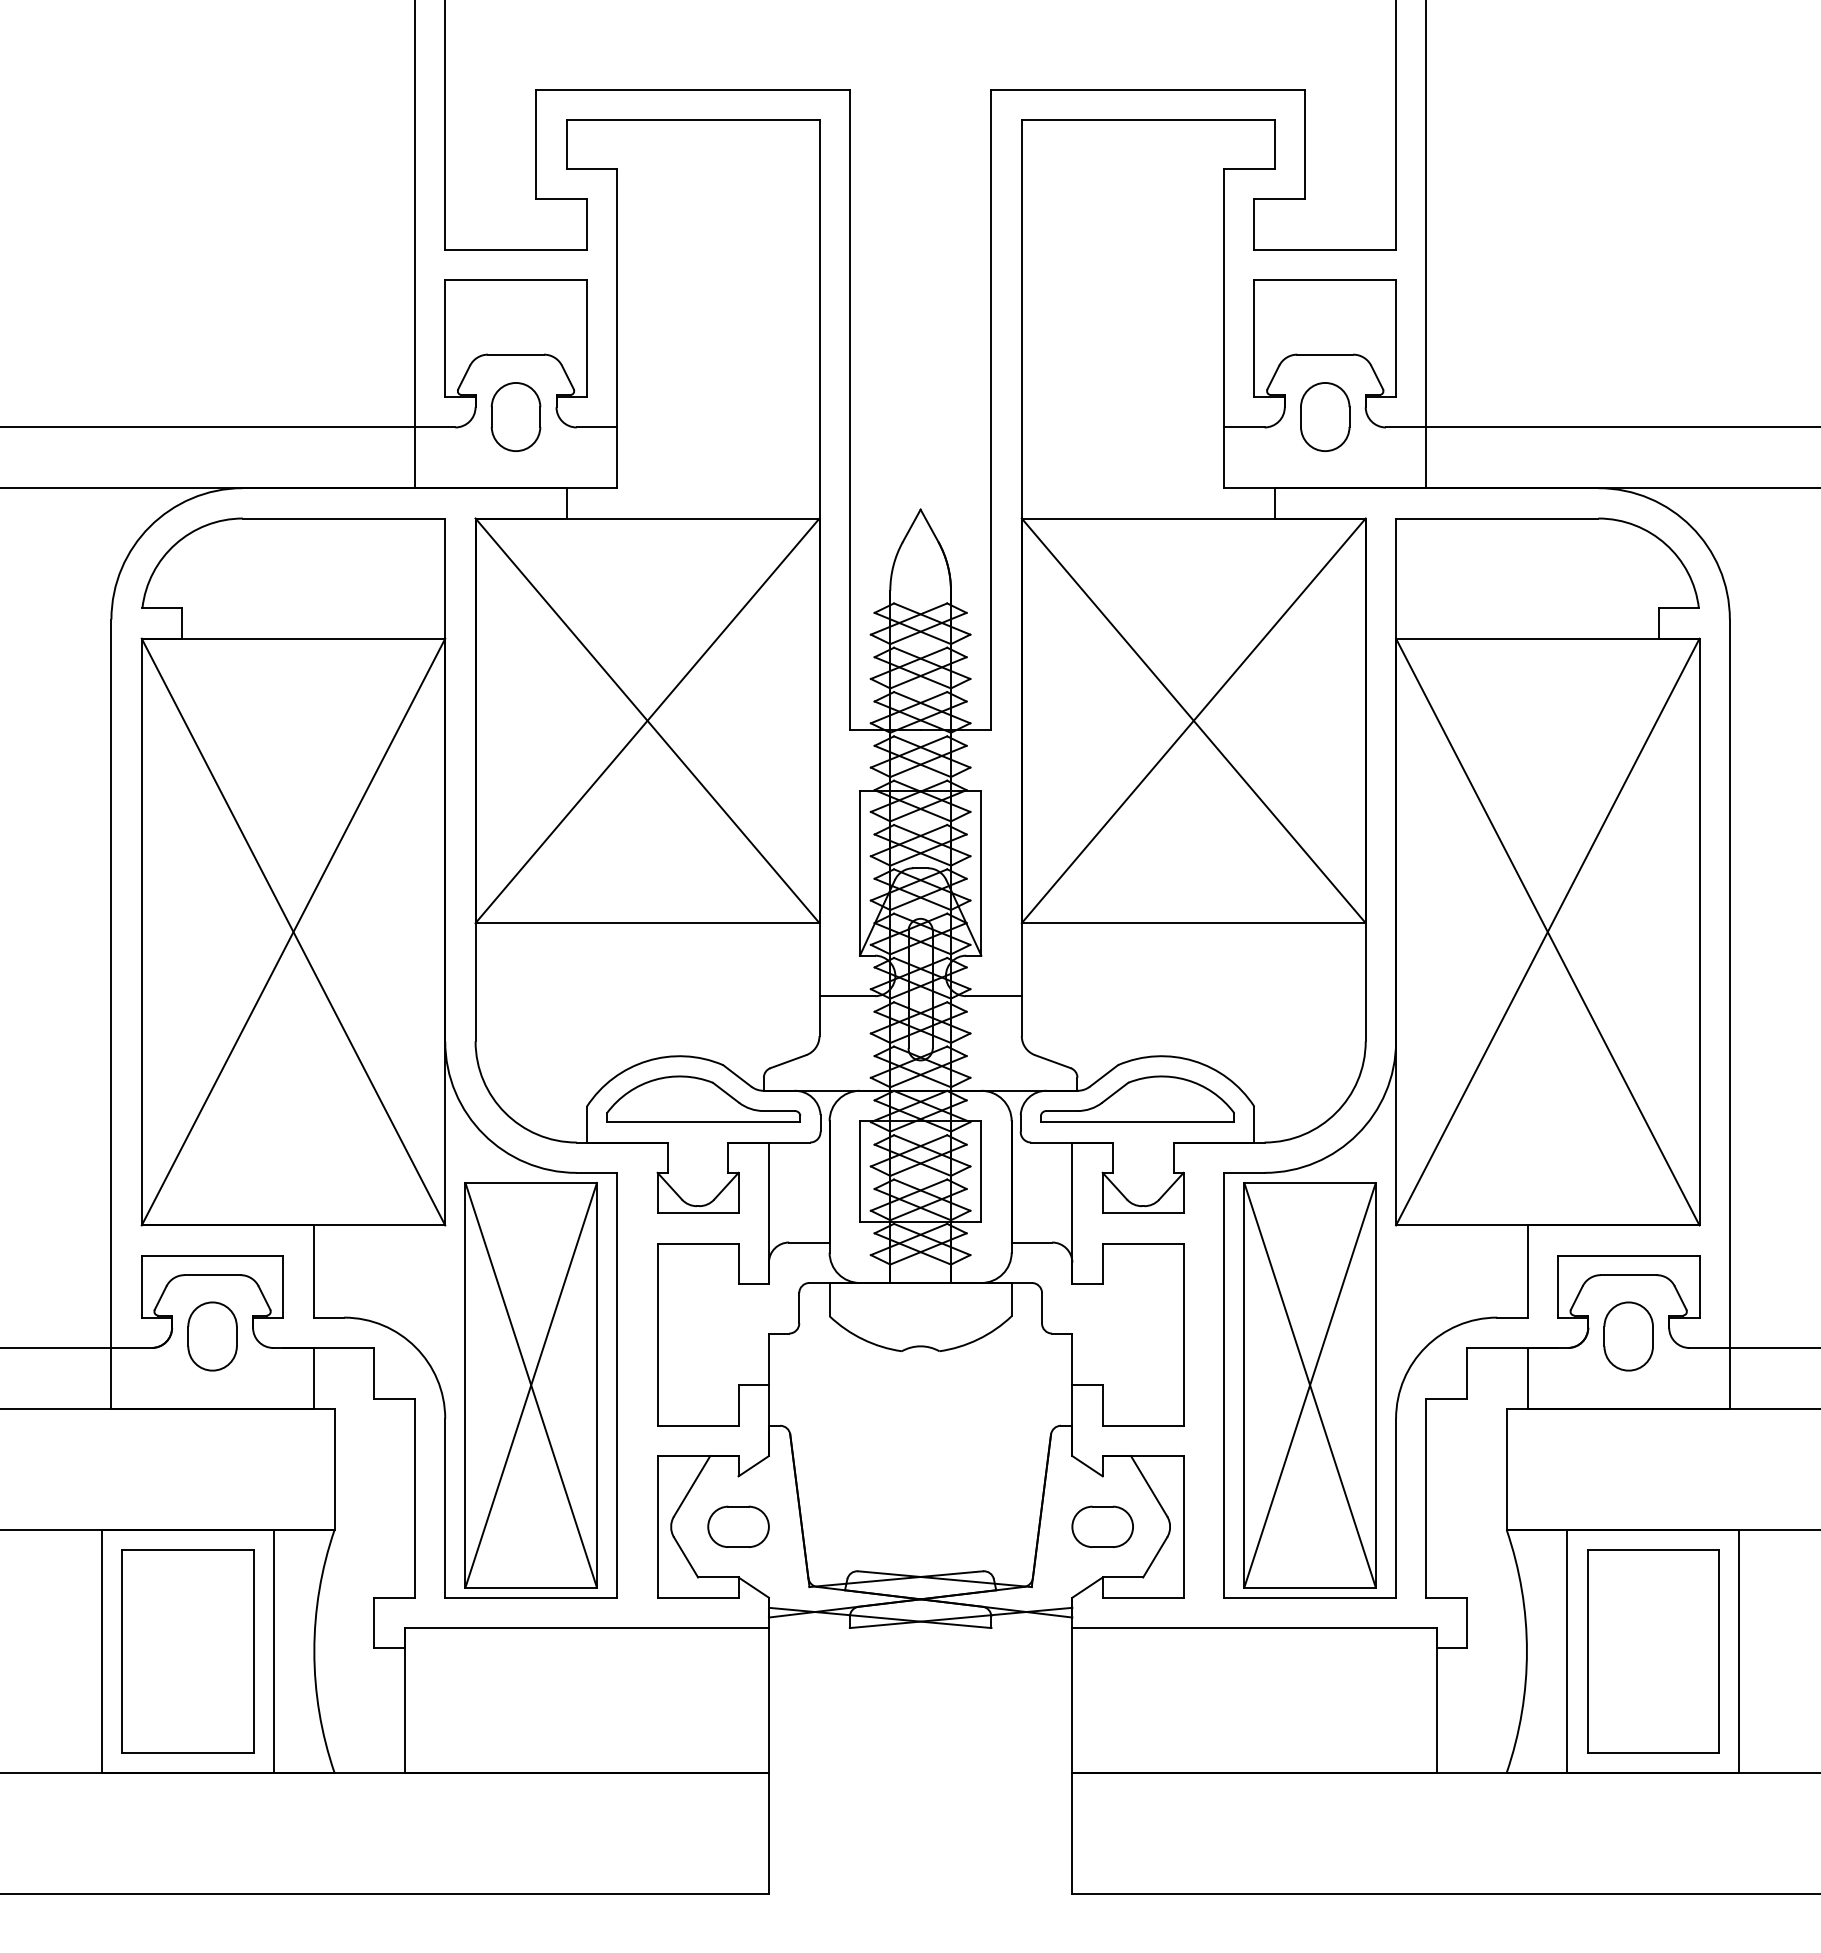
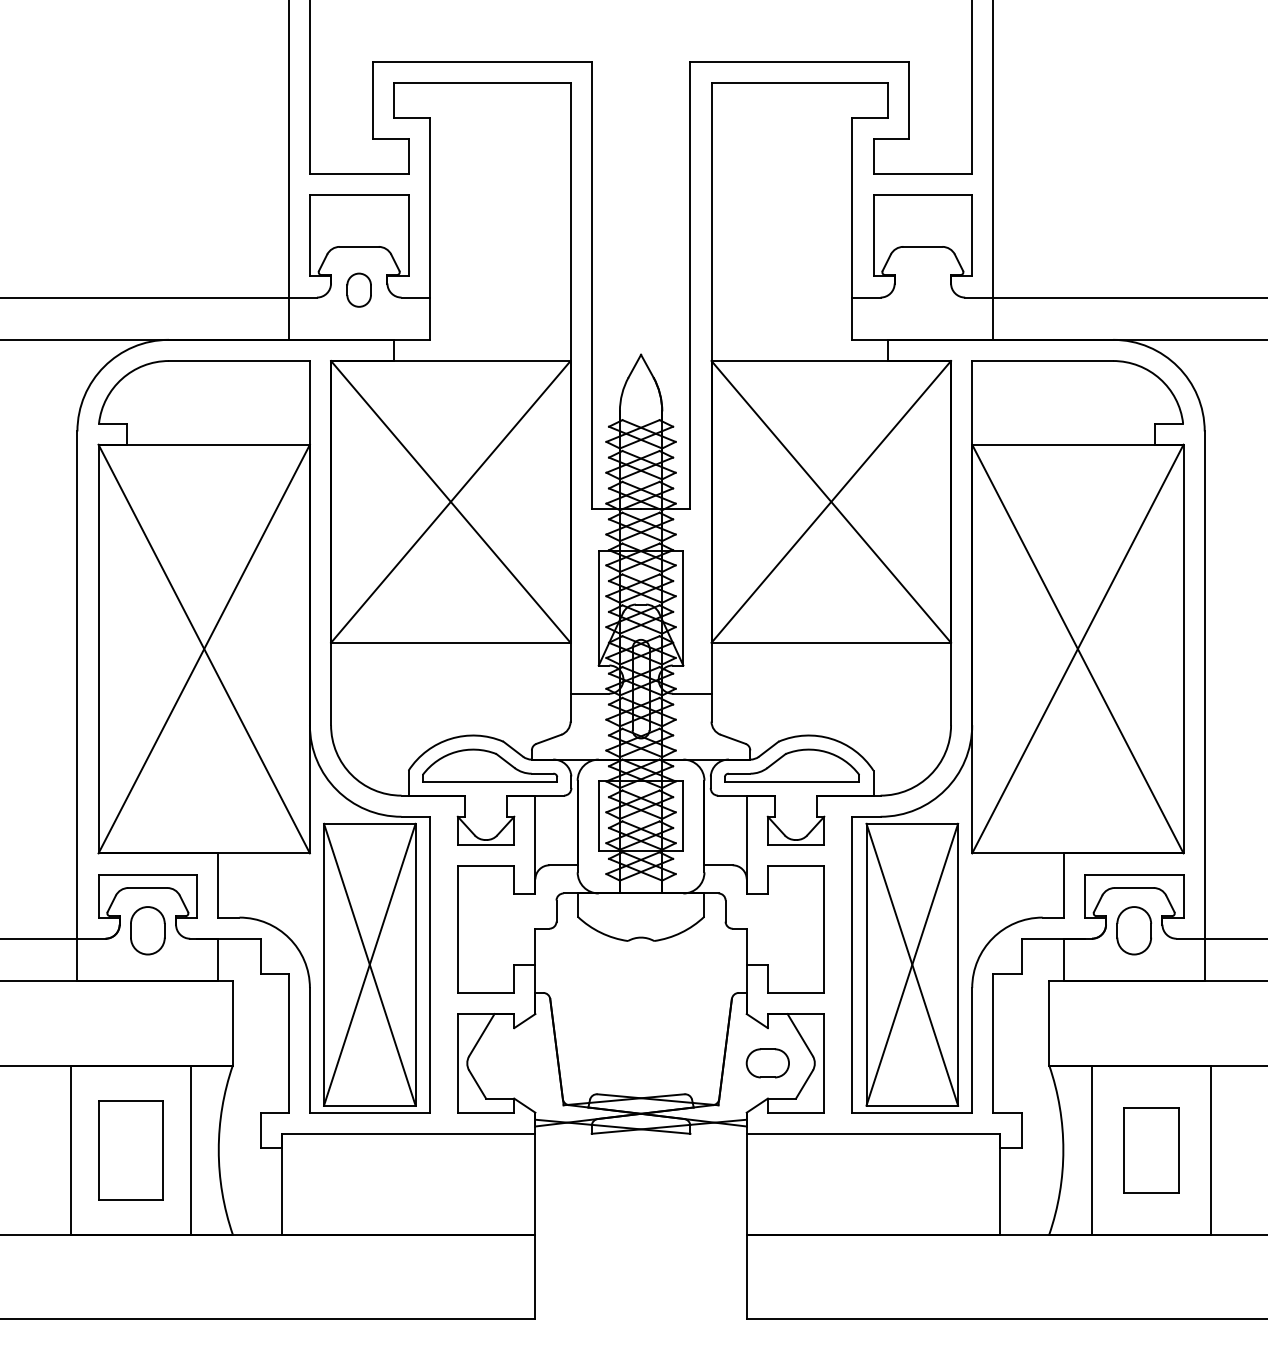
part: (514, 415) -> (358, 289), size x0.7
part: (1324, 415) -> (922, 289), removed
part: (738, 1527) -> (514, 1063), removed
part: (187, 1651) -> (130, 1150), size x0.7
part: (1653, 1651) -> (1151, 1150), size x0.6

